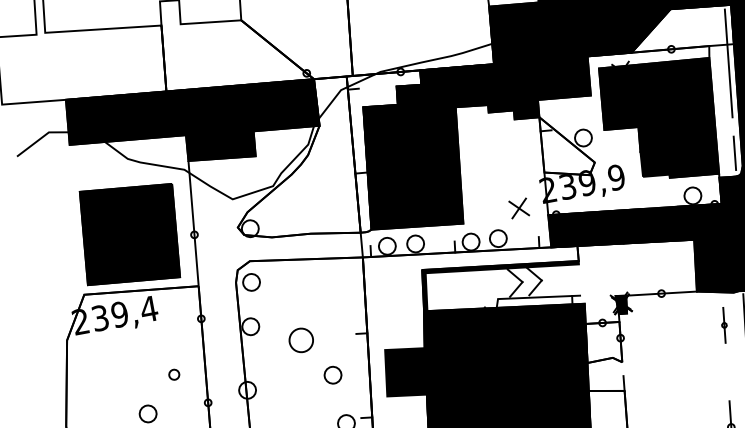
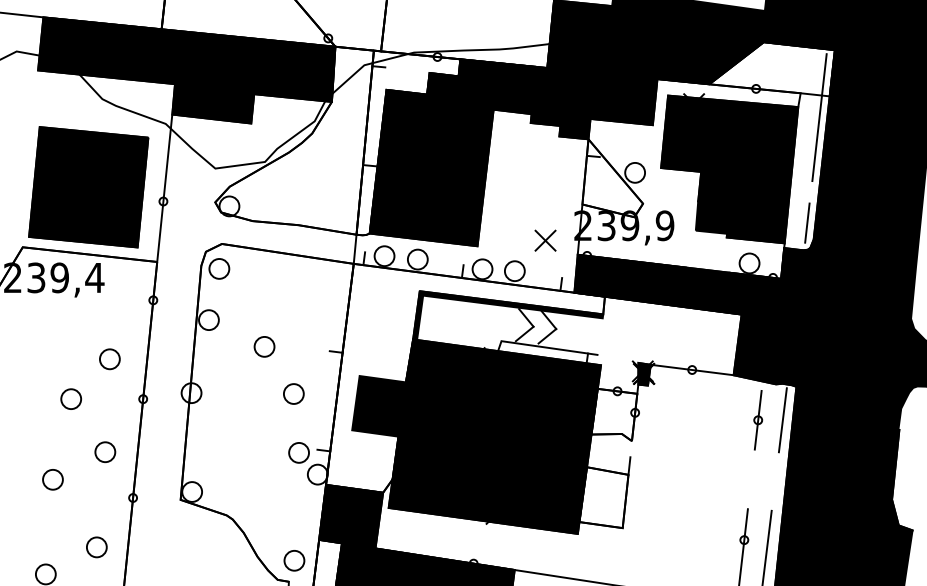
part: (724, 325) -> (758, 420), size x1.43
circle: (301, 340) -> (264, 346), size x0.71
circle: (173, 374) -> (109, 359), size x1.67

